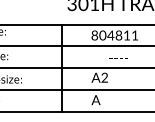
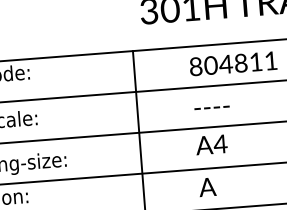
text: (118, 58) -> (211, 108), moved
text: (104, 77) -> (220, 143), A2 -> A4

